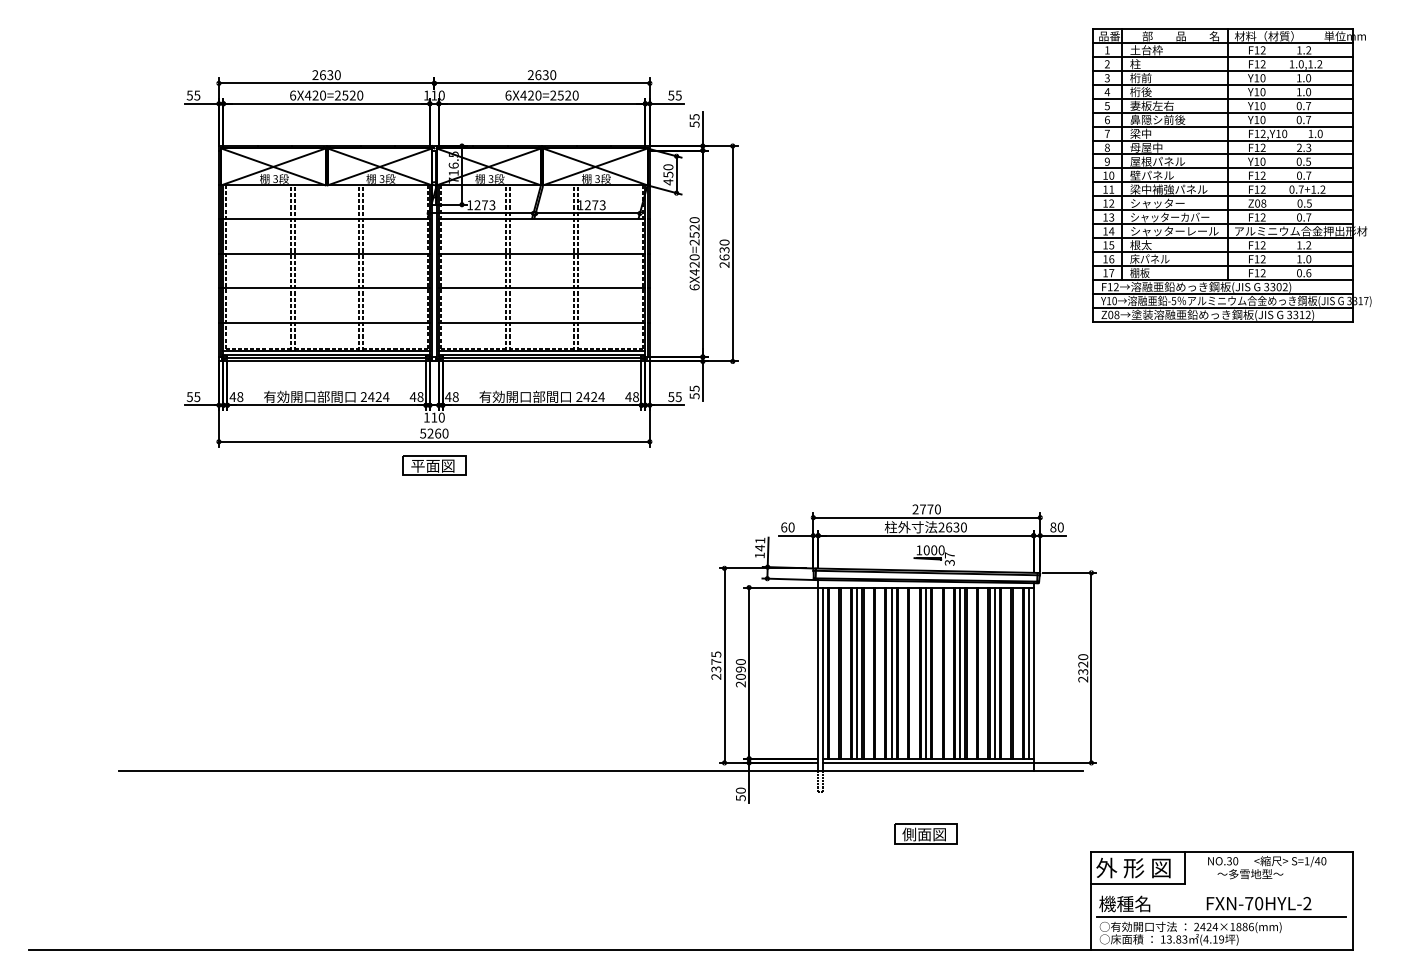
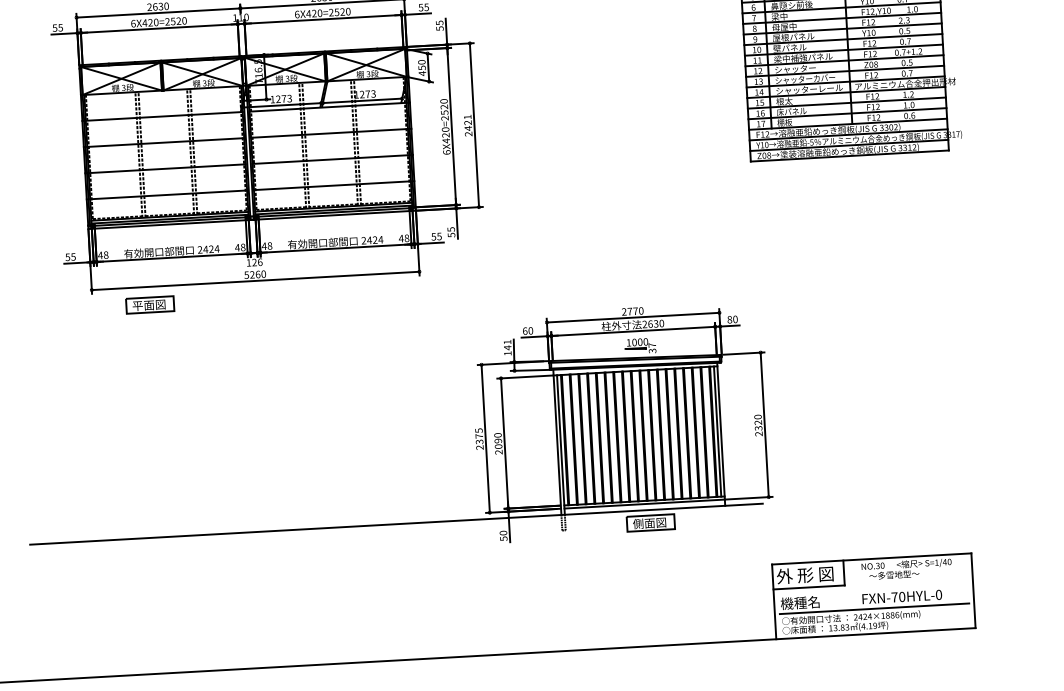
text: (724, 249) -> (467, 122), 2630 -> 2421
text: (437, 417) -> (256, 262), 110 -> 126
part: (434, 465) -> (150, 304), moved
line: (857, 672) -> (587, 438), removed
line: (891, 672) -> (612, 436), removed
line: (925, 672) -> (638, 435), removed
line: (960, 672) -> (665, 433), removed
line: (994, 672) -> (691, 432), removed
part: (925, 833) -> (650, 522), moved
text: (1307, 903) -> (938, 594), FXN-70HYL-2 -> FXN-70HYL-0

